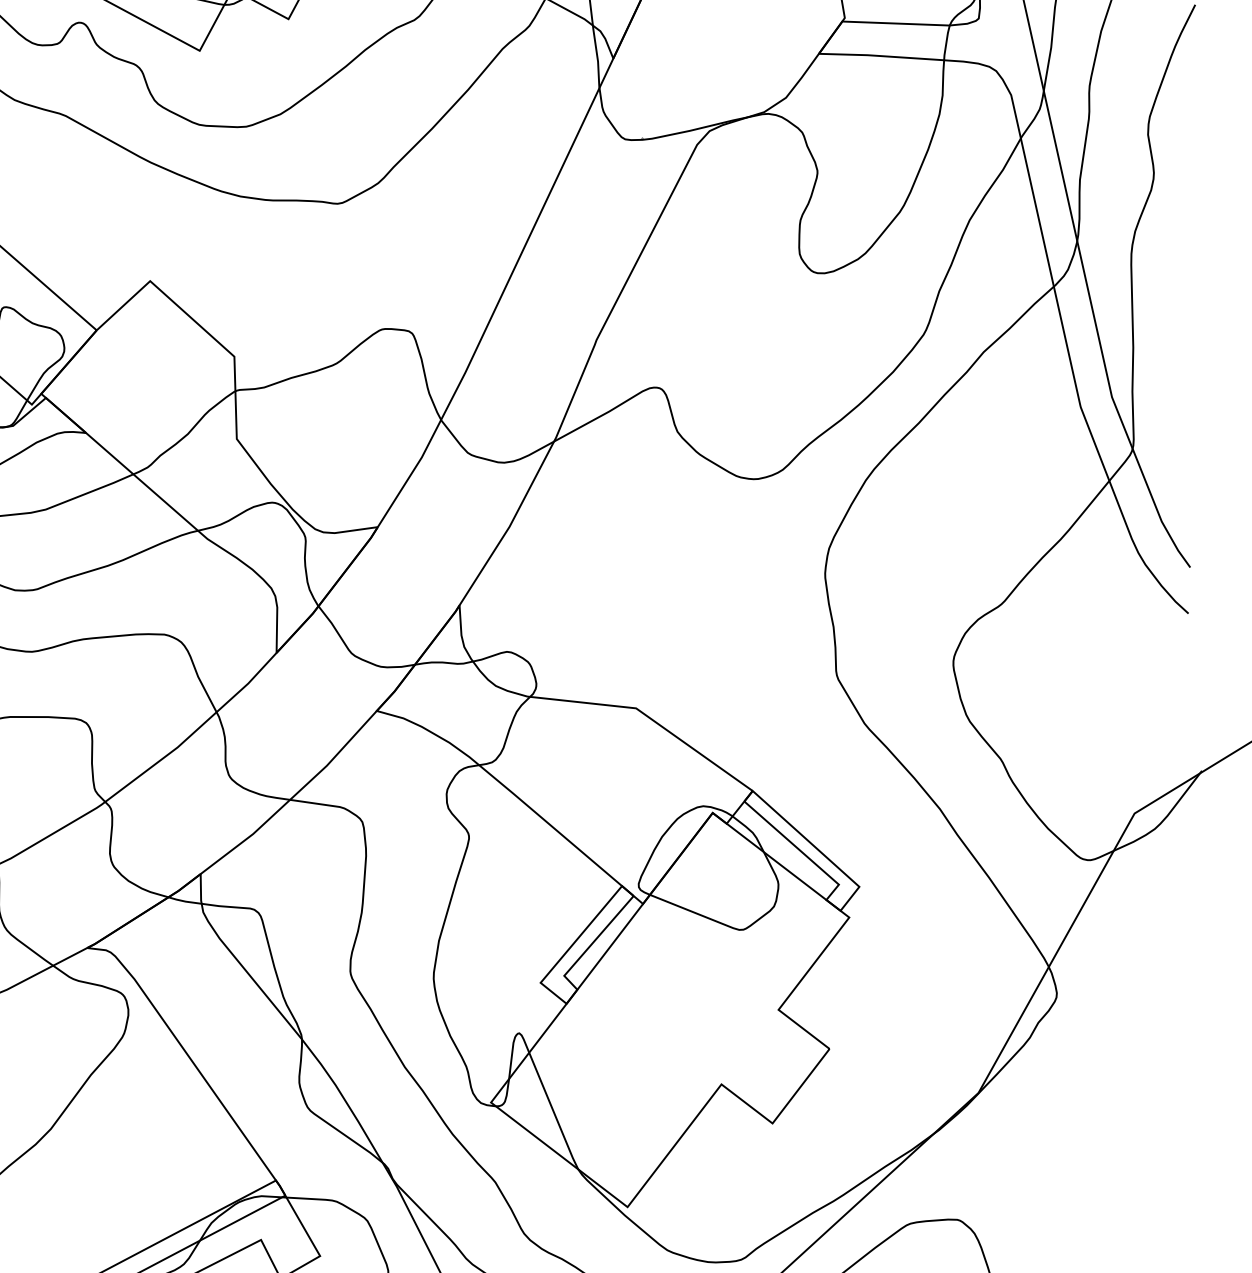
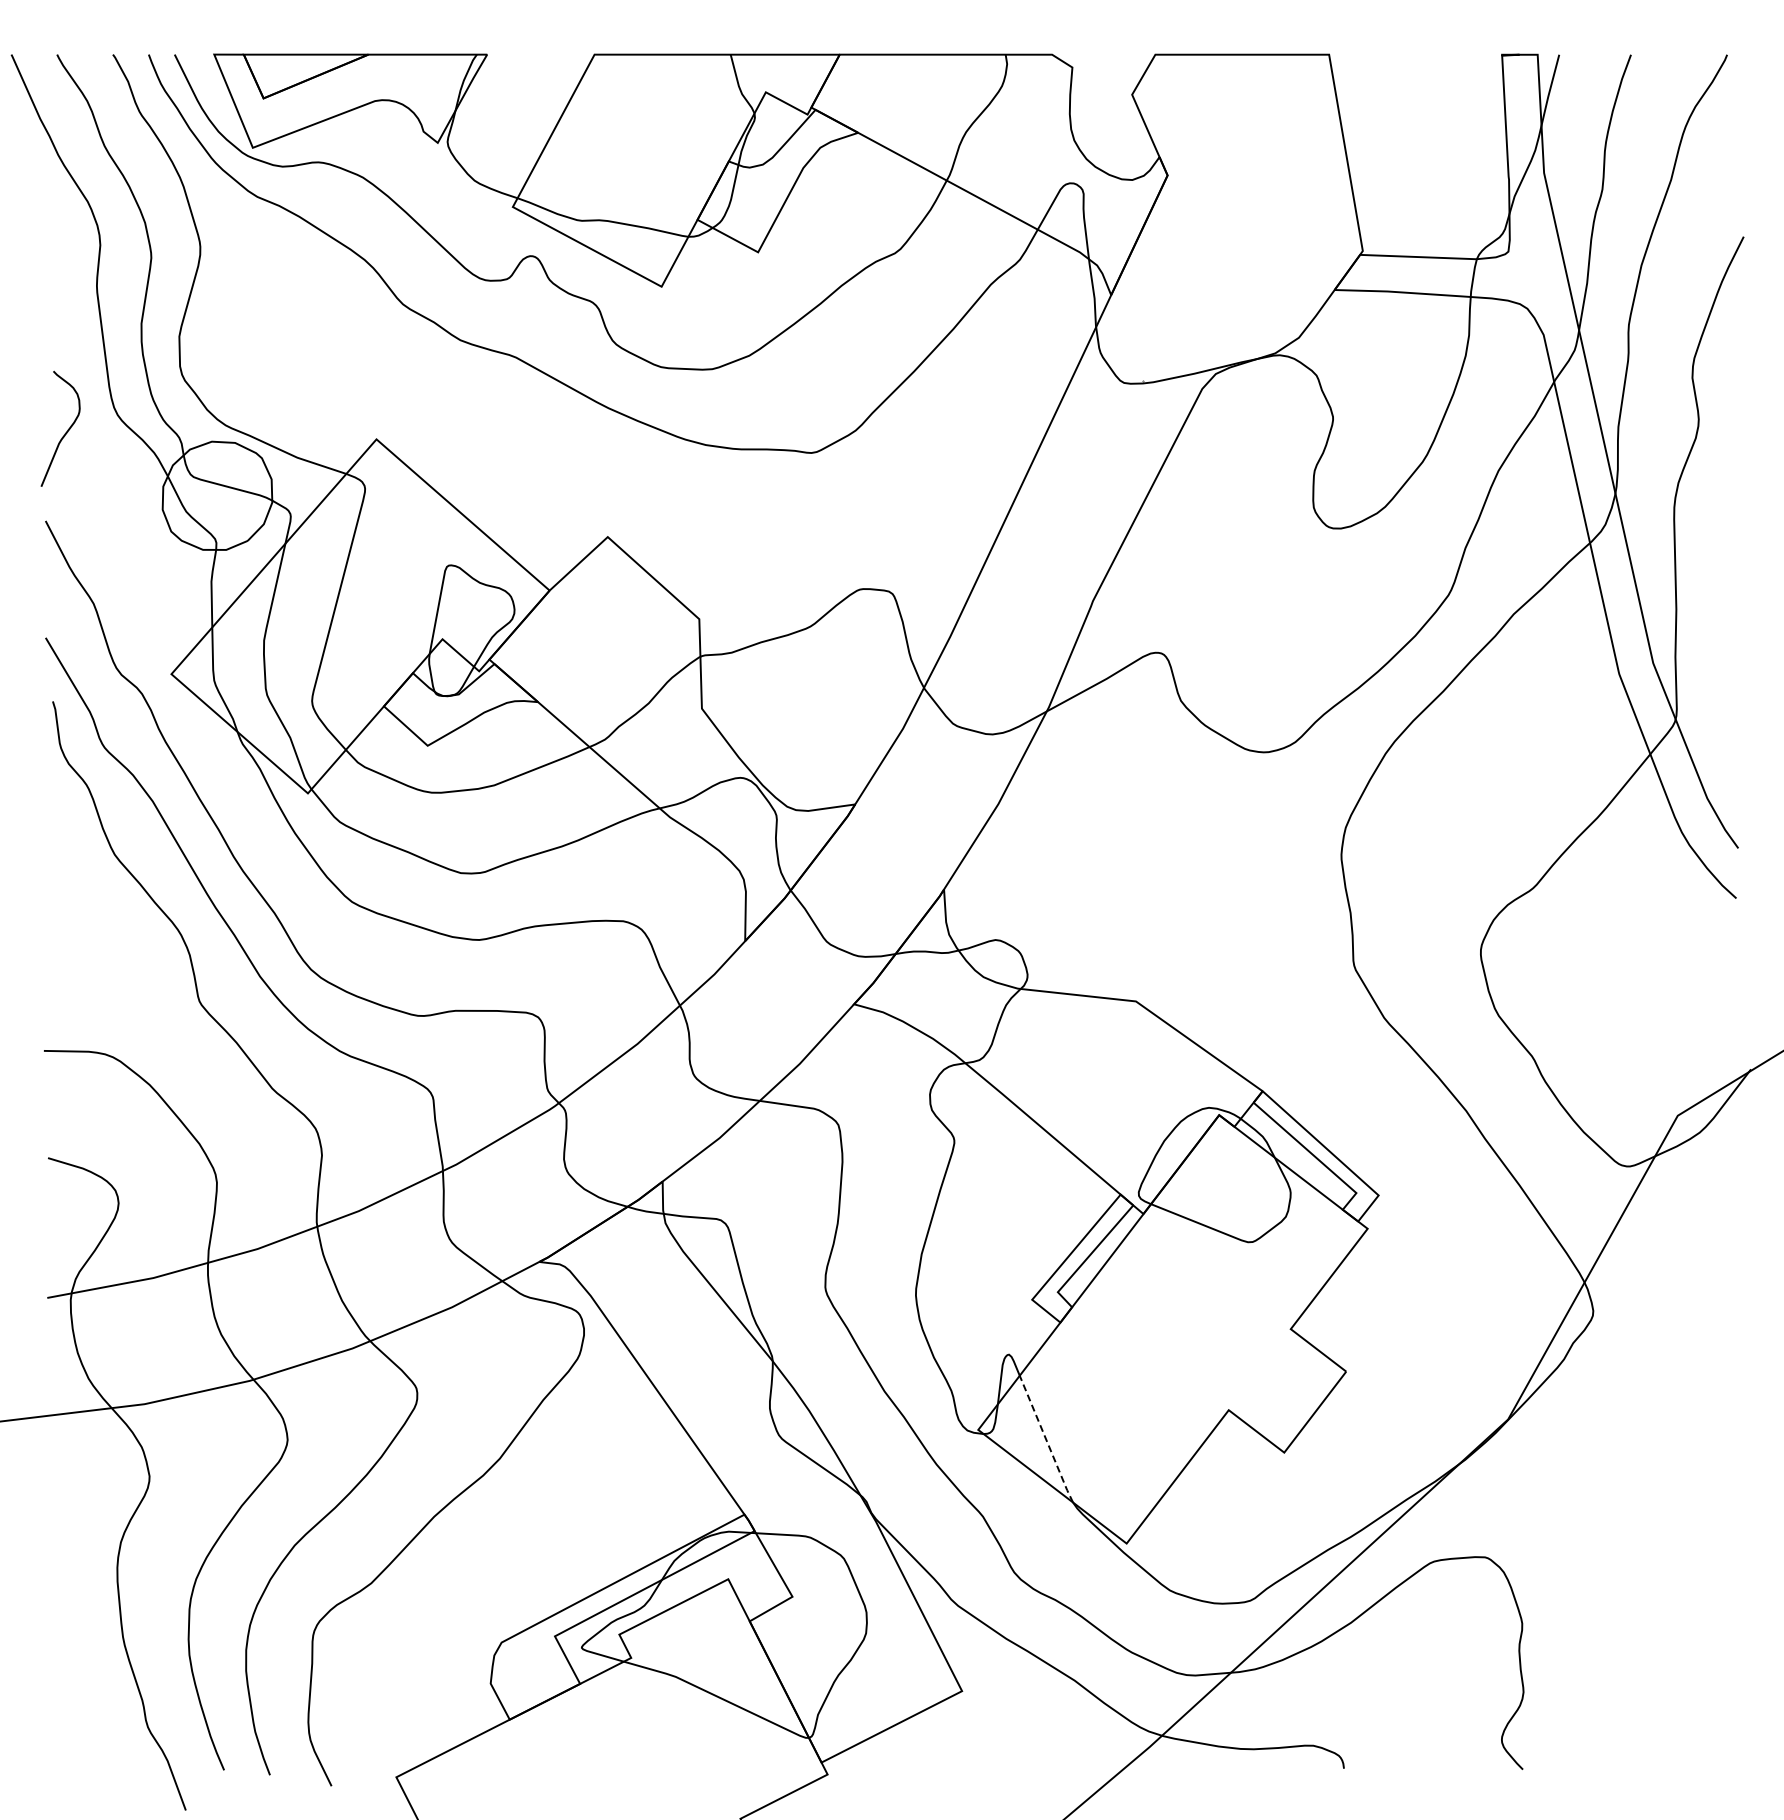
line: (553, 1111) -> (1046, 1439), solid -> dashed

